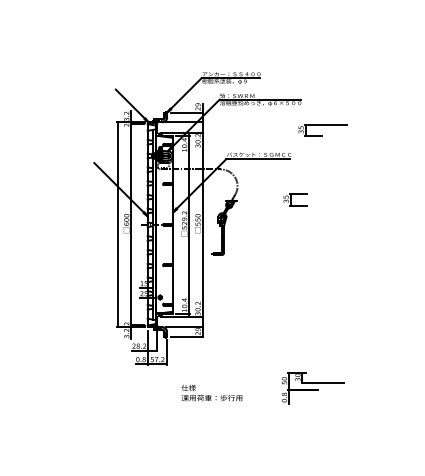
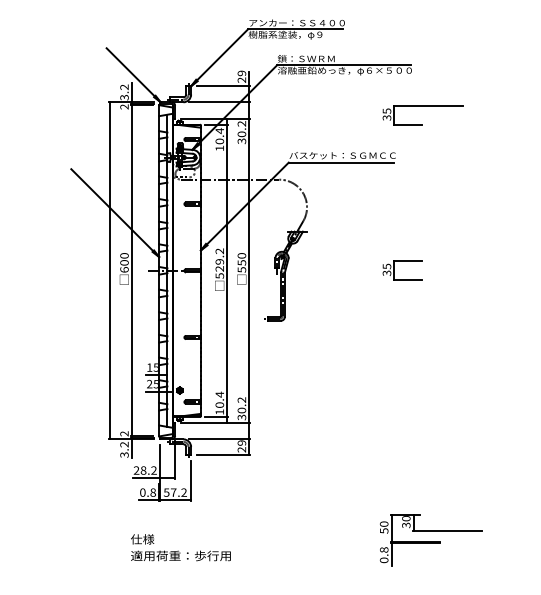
part: (322, 130) -> (422, 115), moved
part: (295, 199) -> (402, 270), moved
text: (211, 393) -> (180, 548), moved

